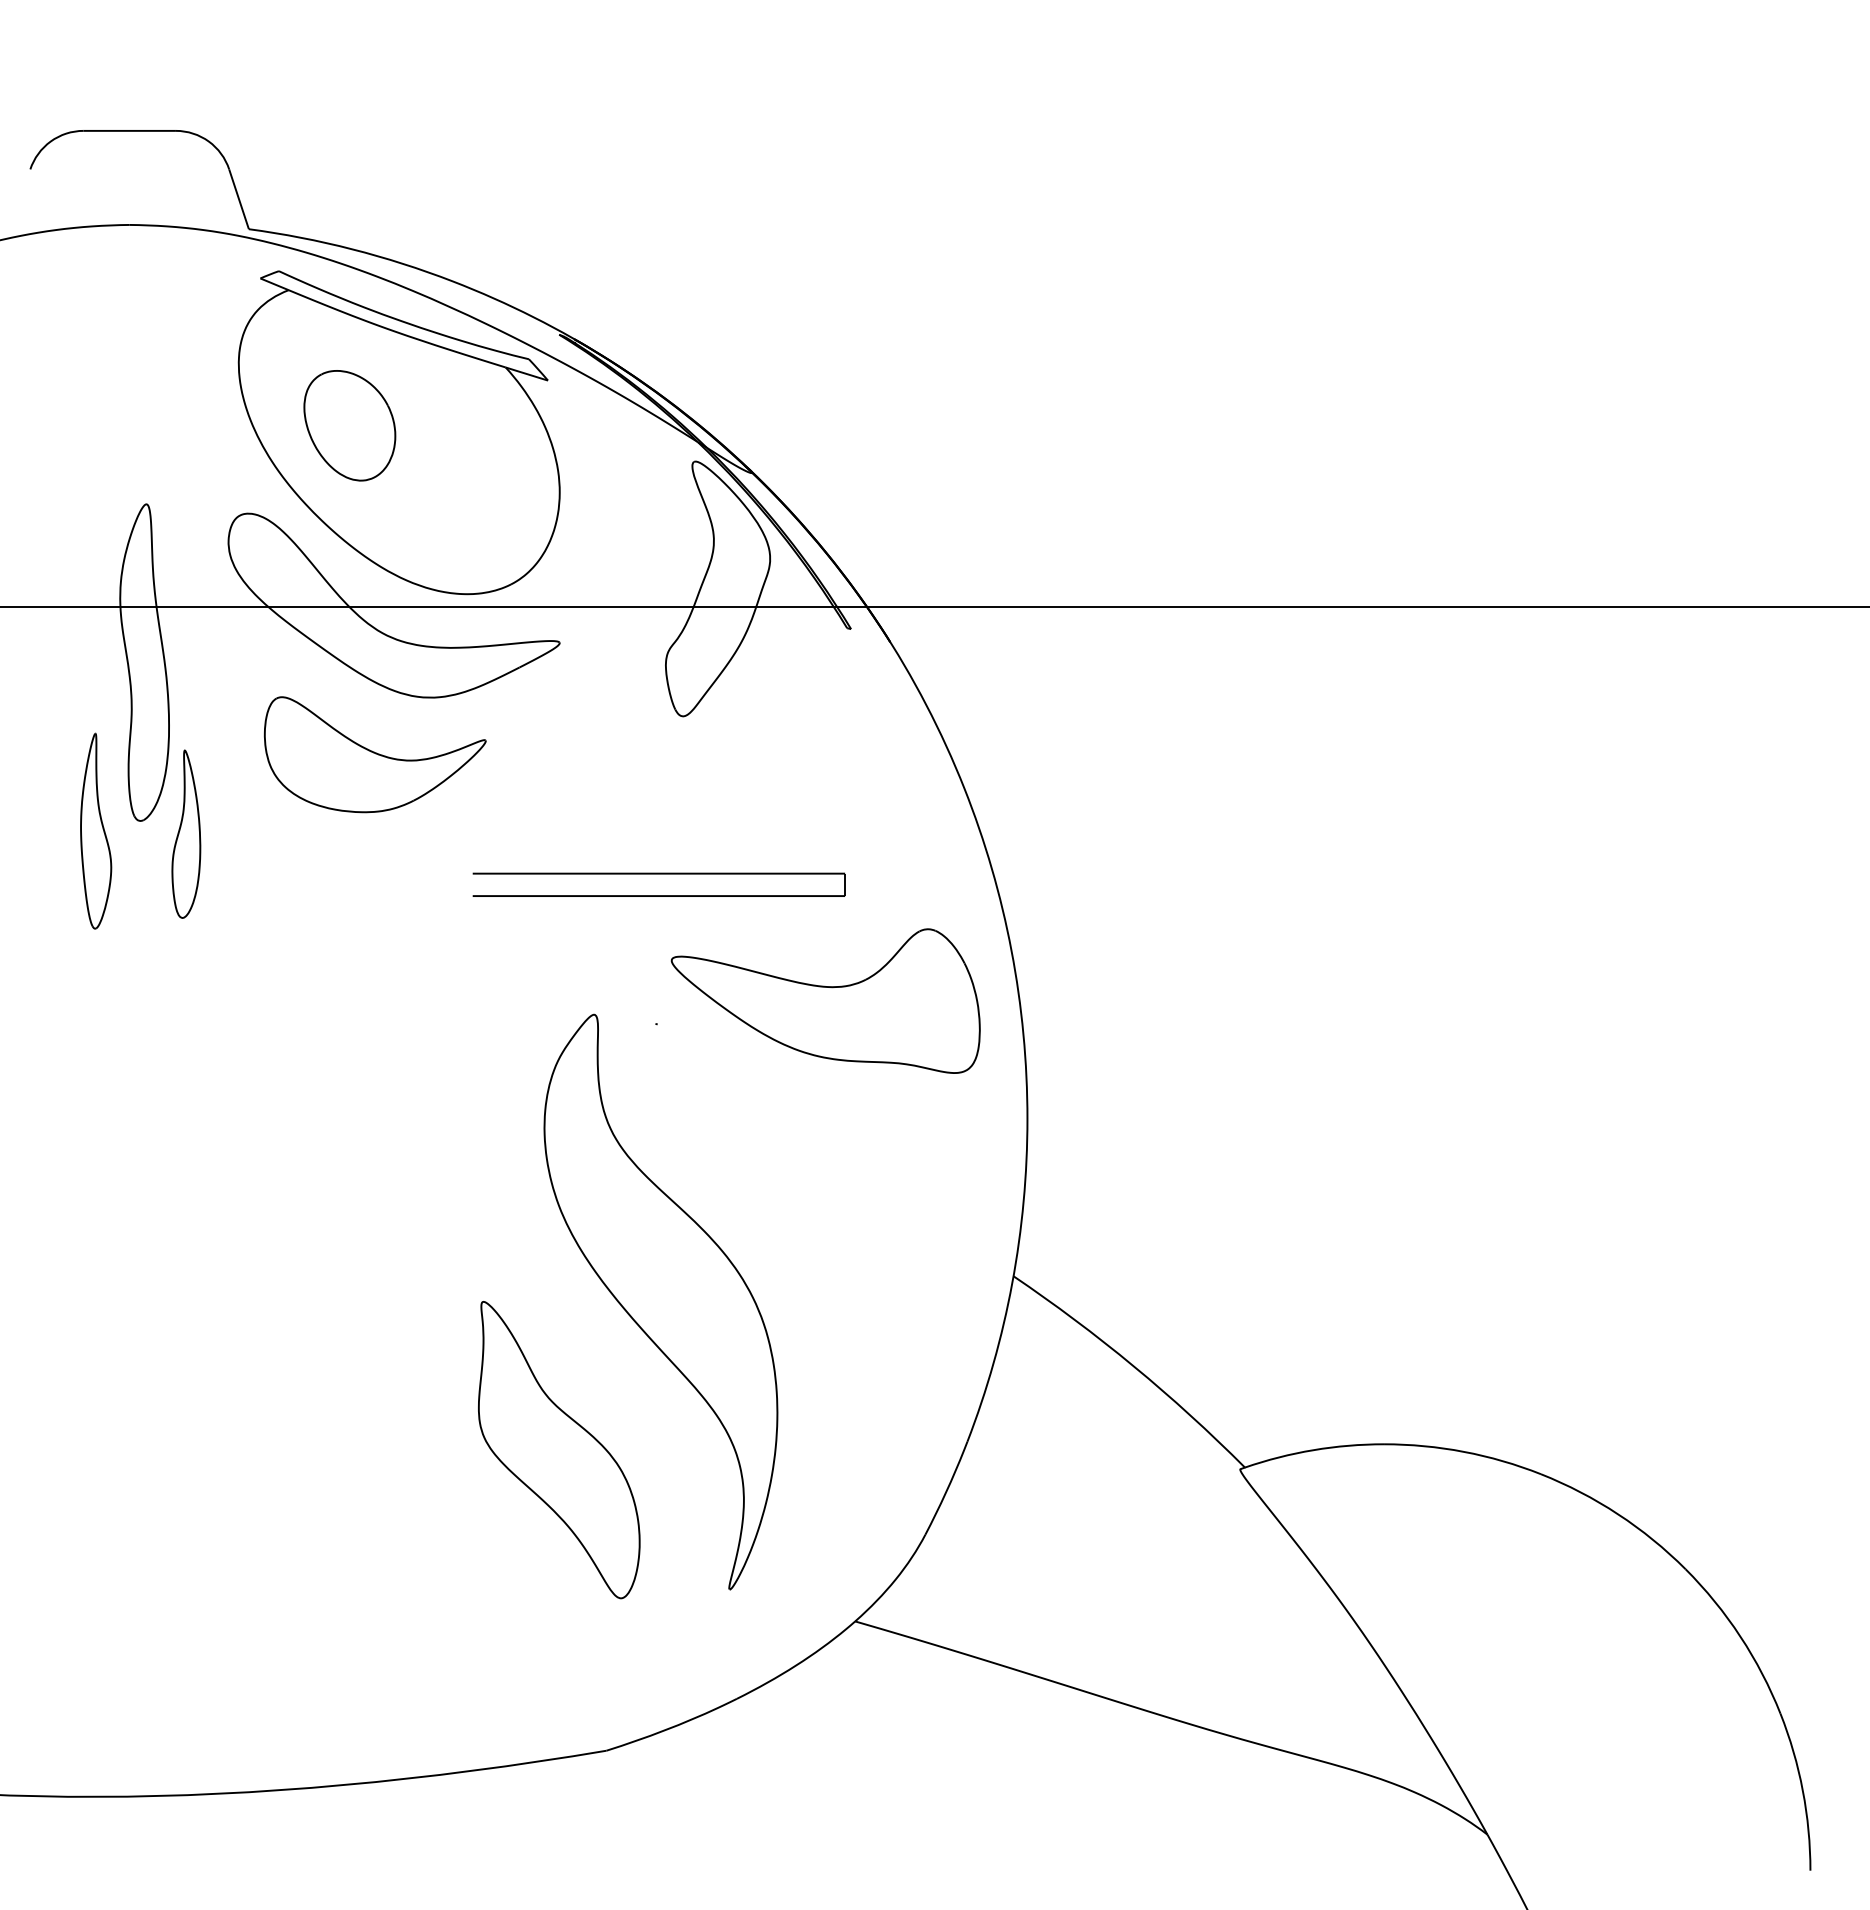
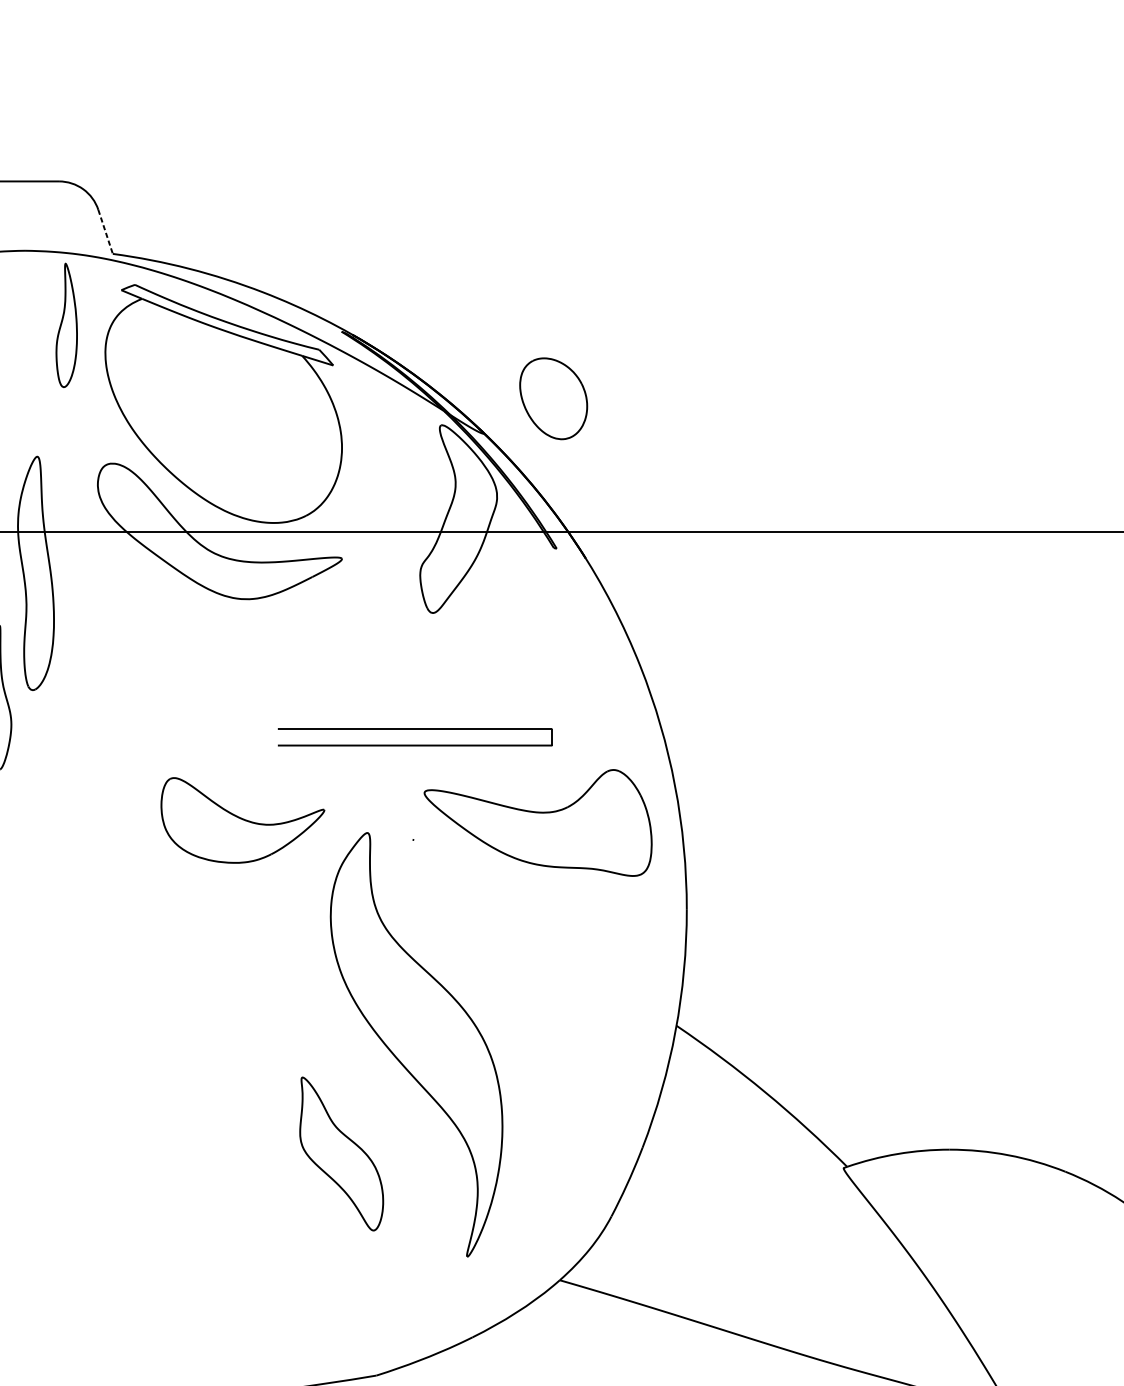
line: (239, 199) -> (105, 232), solid -> dashed
part: (349, 425) -> (553, 398), moved
part: (374, 754) -> (242, 820), moved
part: (186, 833) -> (66, 324), moved
part: (559, 1450) -> (341, 1154), size x0.7

